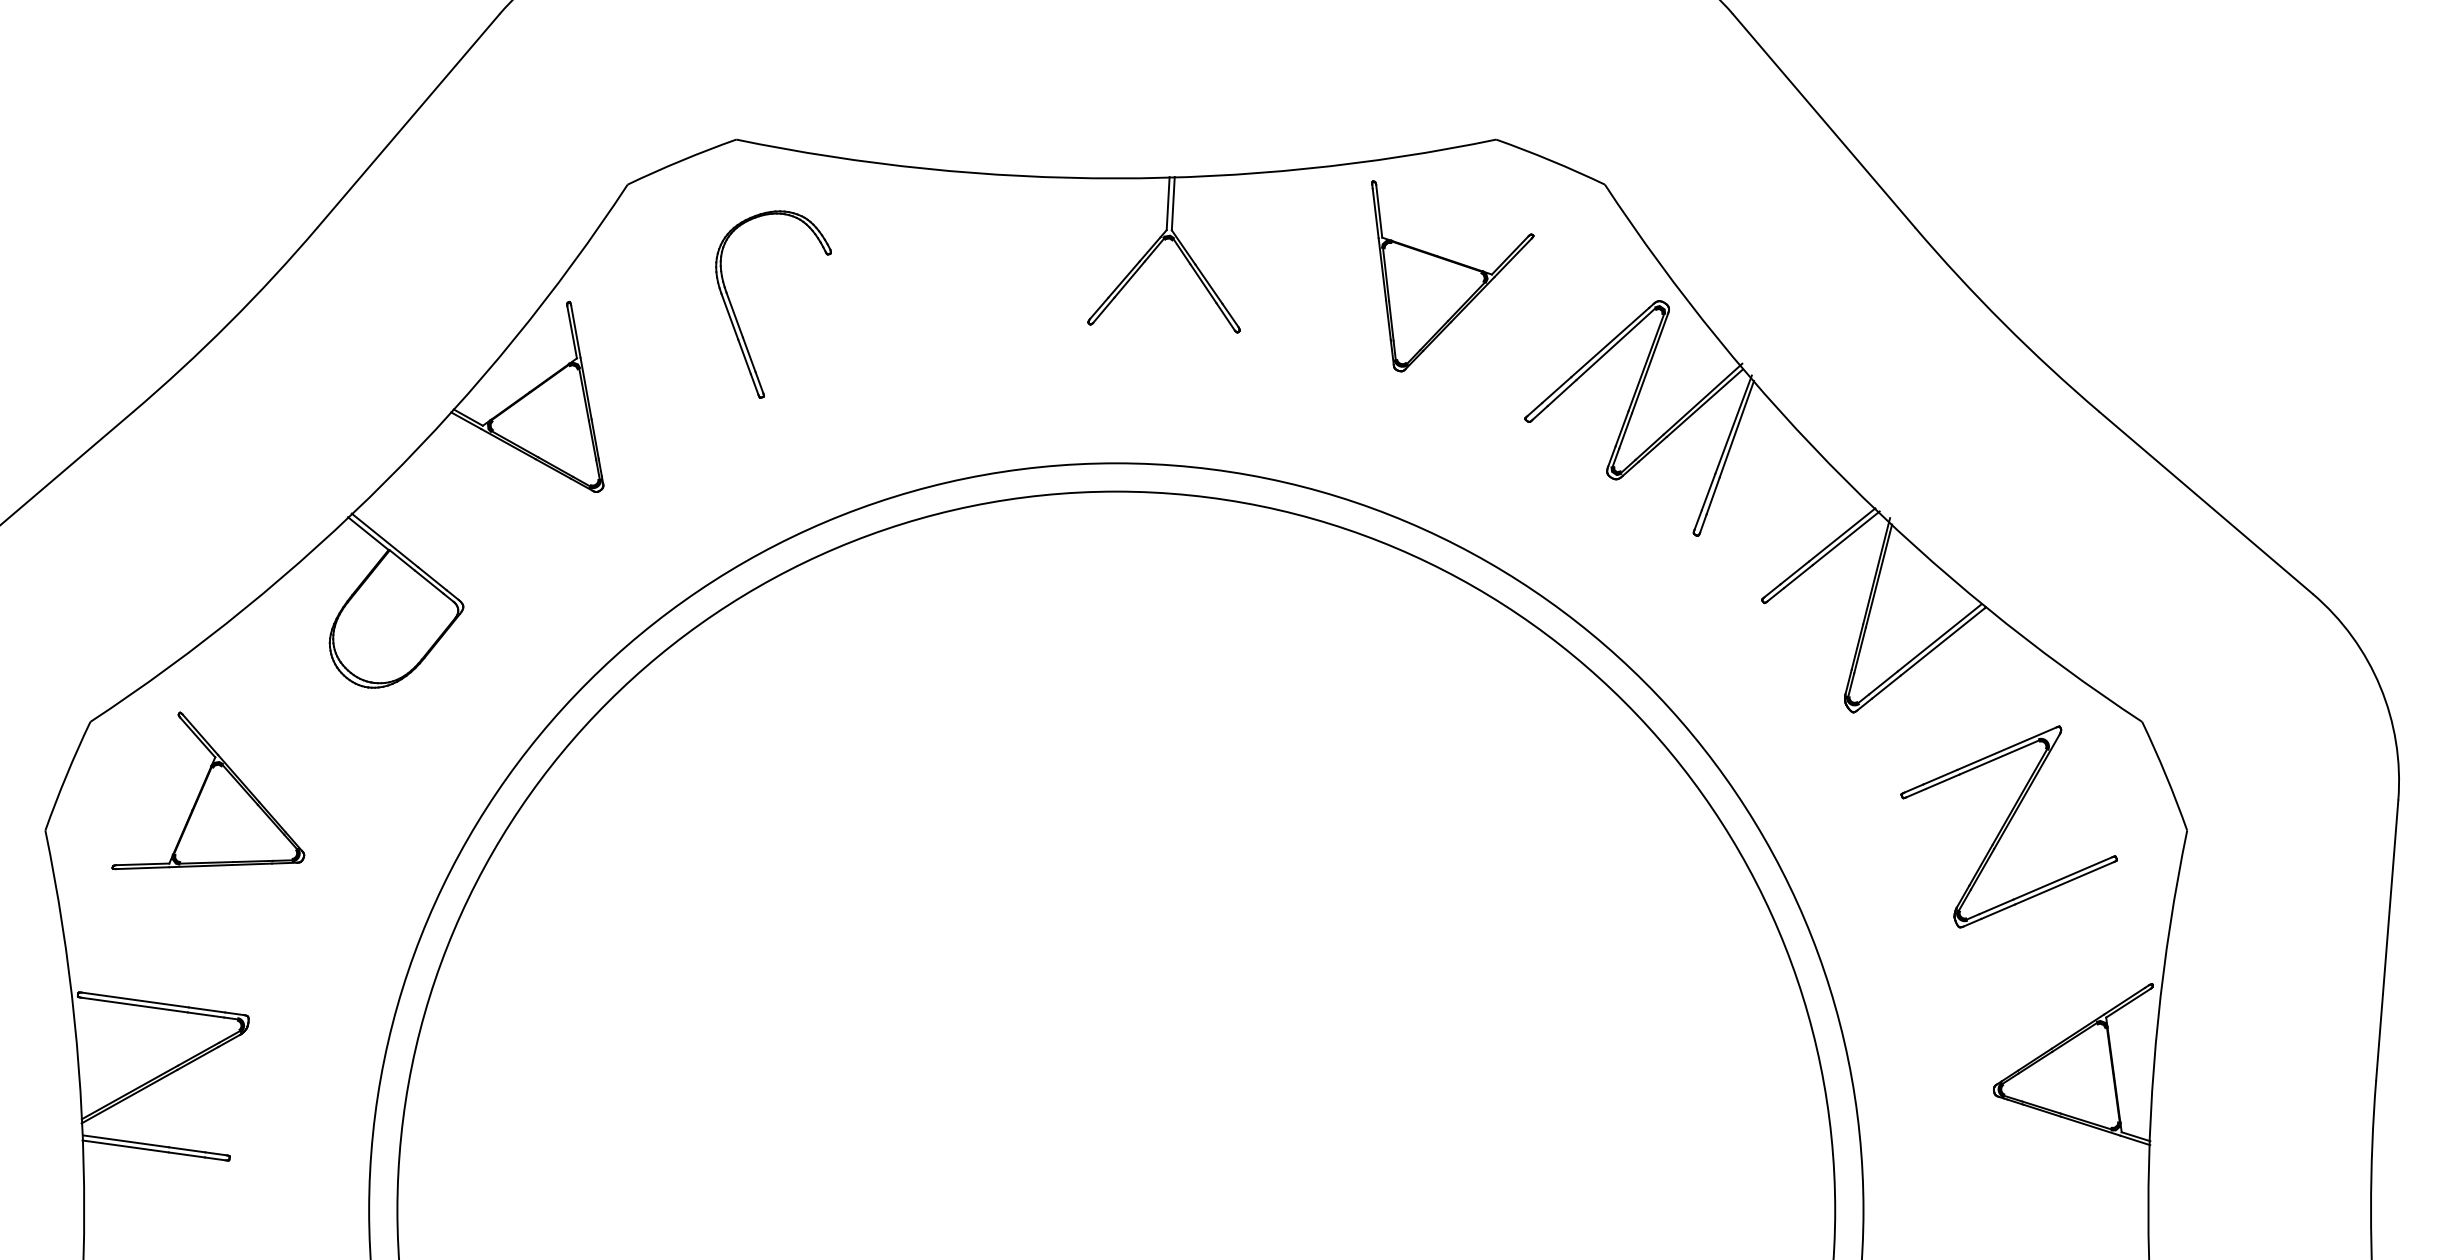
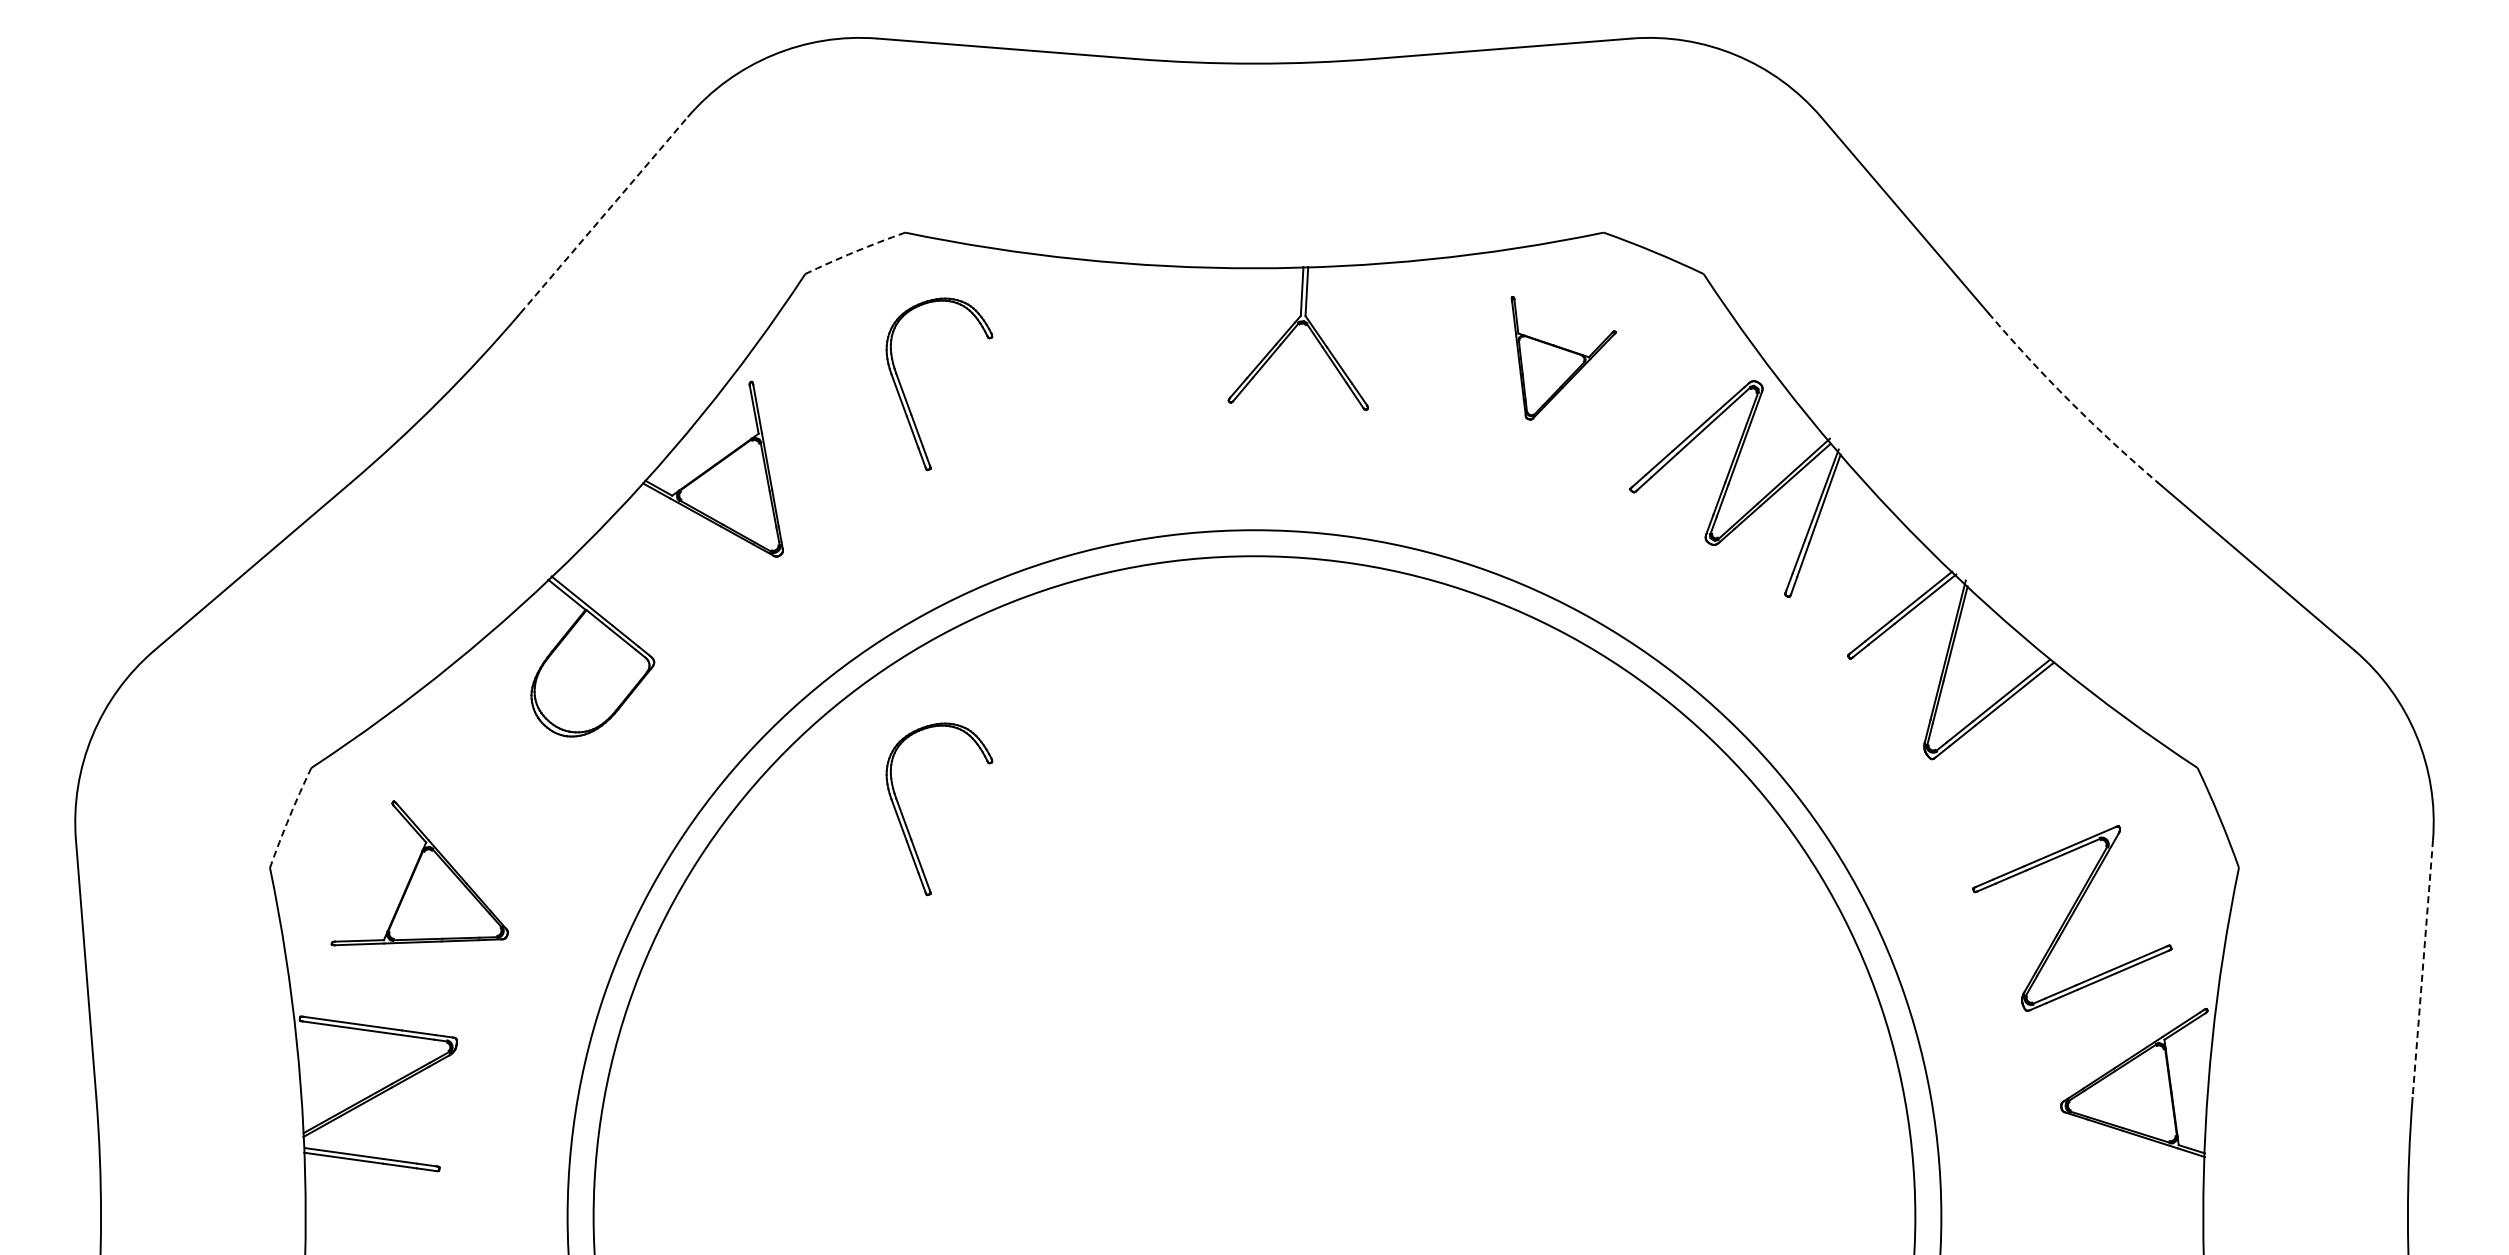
line: (409, 120) -> (604, 215), solid -> dashed
arc: (681, 161) -> (854, 252), solid -> dashed
part: (1452, 276) -> (1563, 358), size x0.7
arc: (2003, 323) -> (2070, 401), solid -> dashed
arc: (66, 775) -> (289, 817), solid -> dashed
part: (736, 779) -> (905, 820), added
part: (208, 791) -> (419, 873), moved
part: (2009, 826) -> (2072, 918), moved
line: (2386, 940) -> (2422, 968), solid -> dashed

